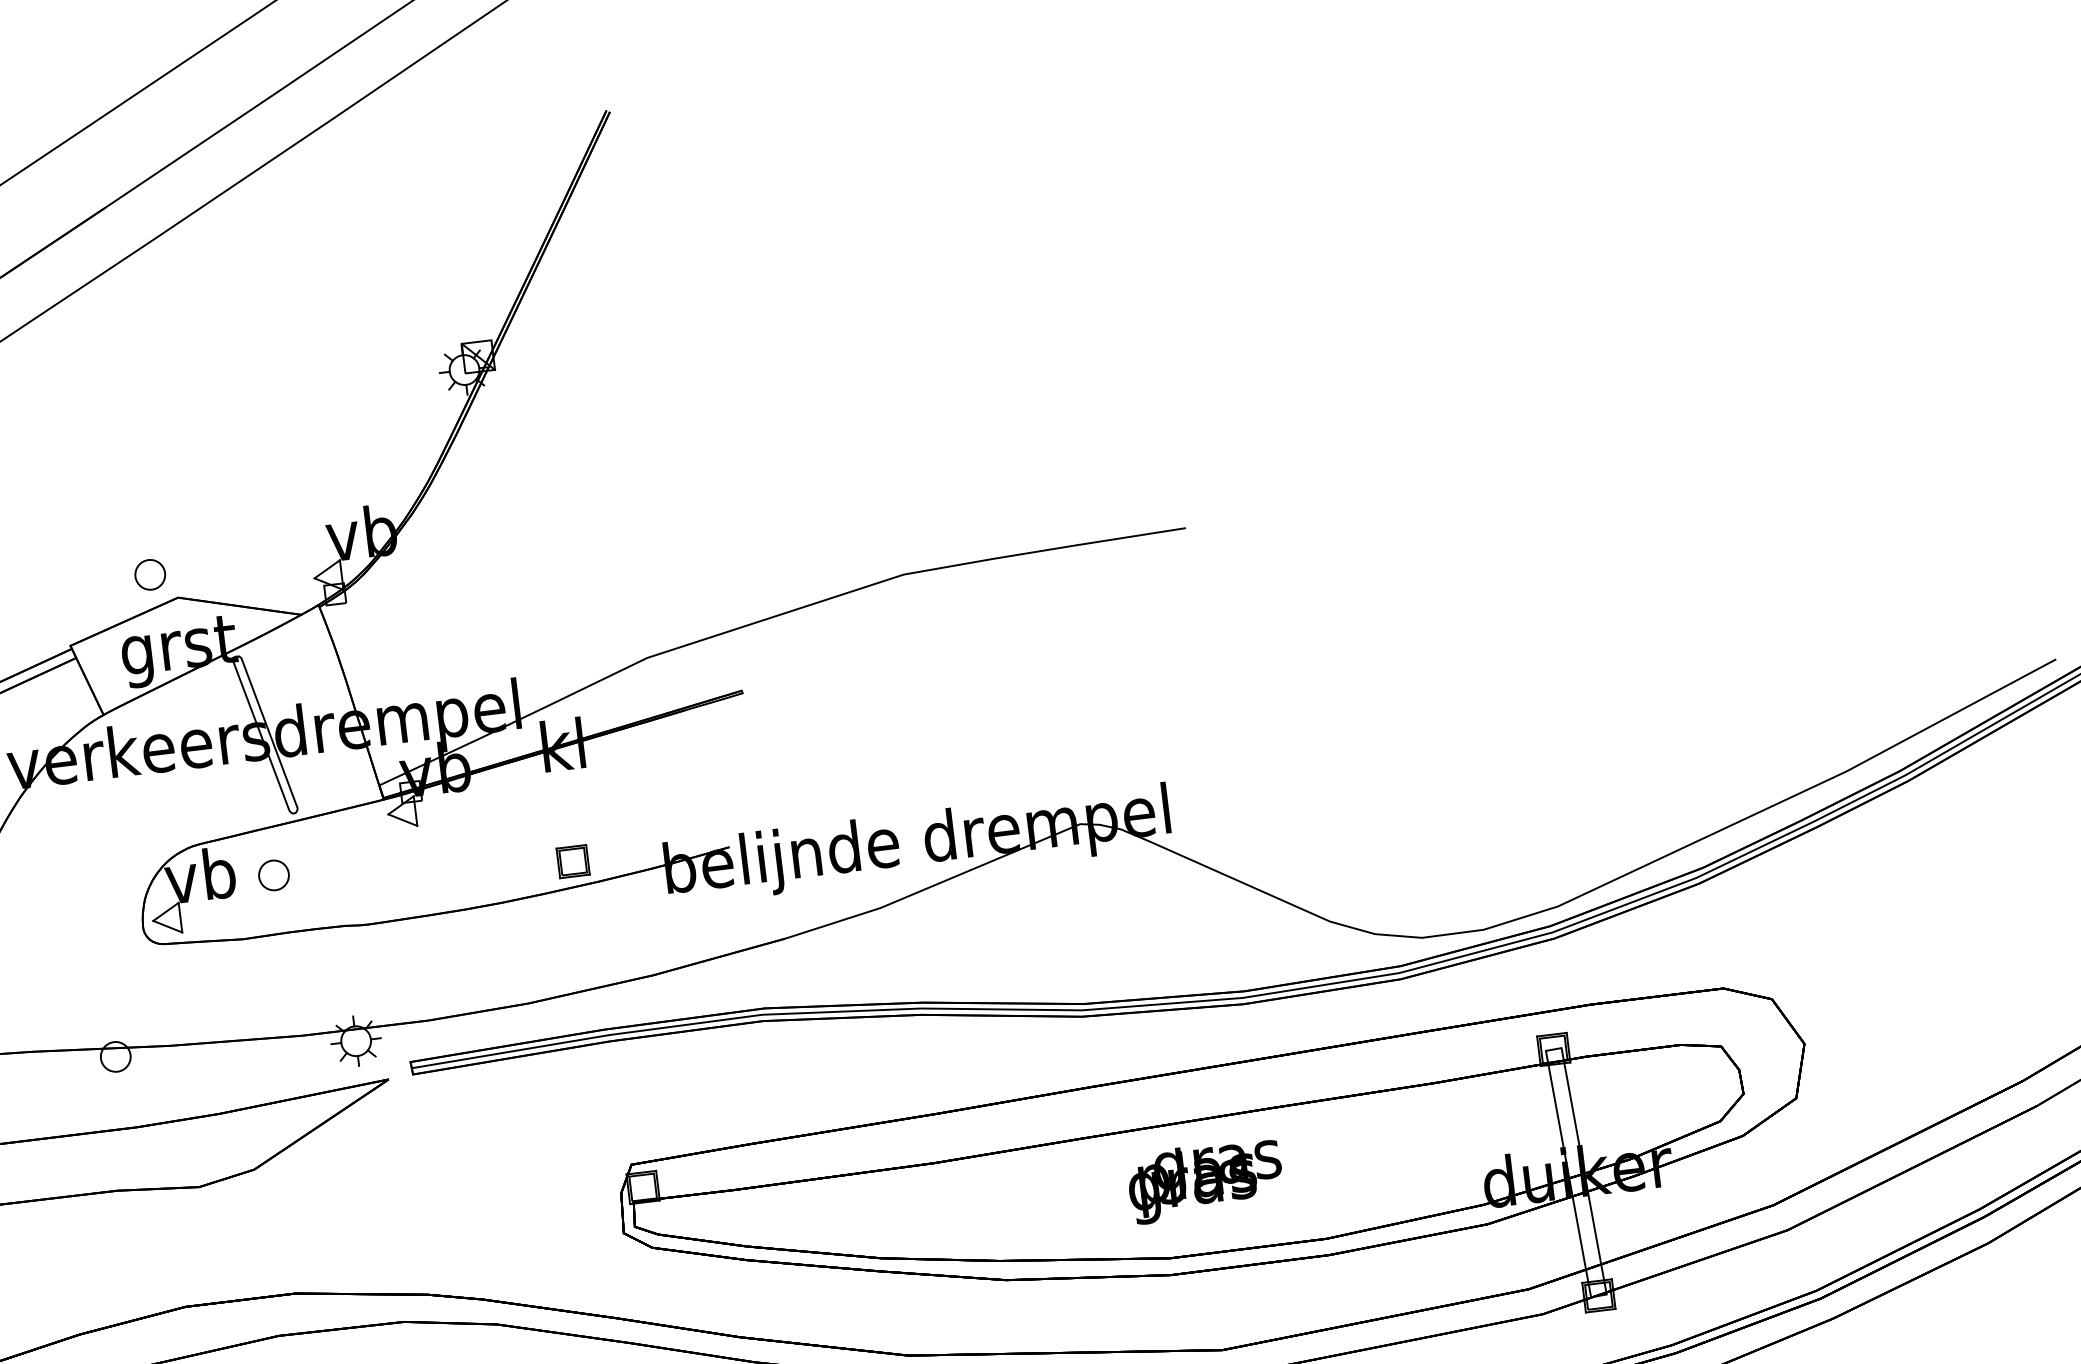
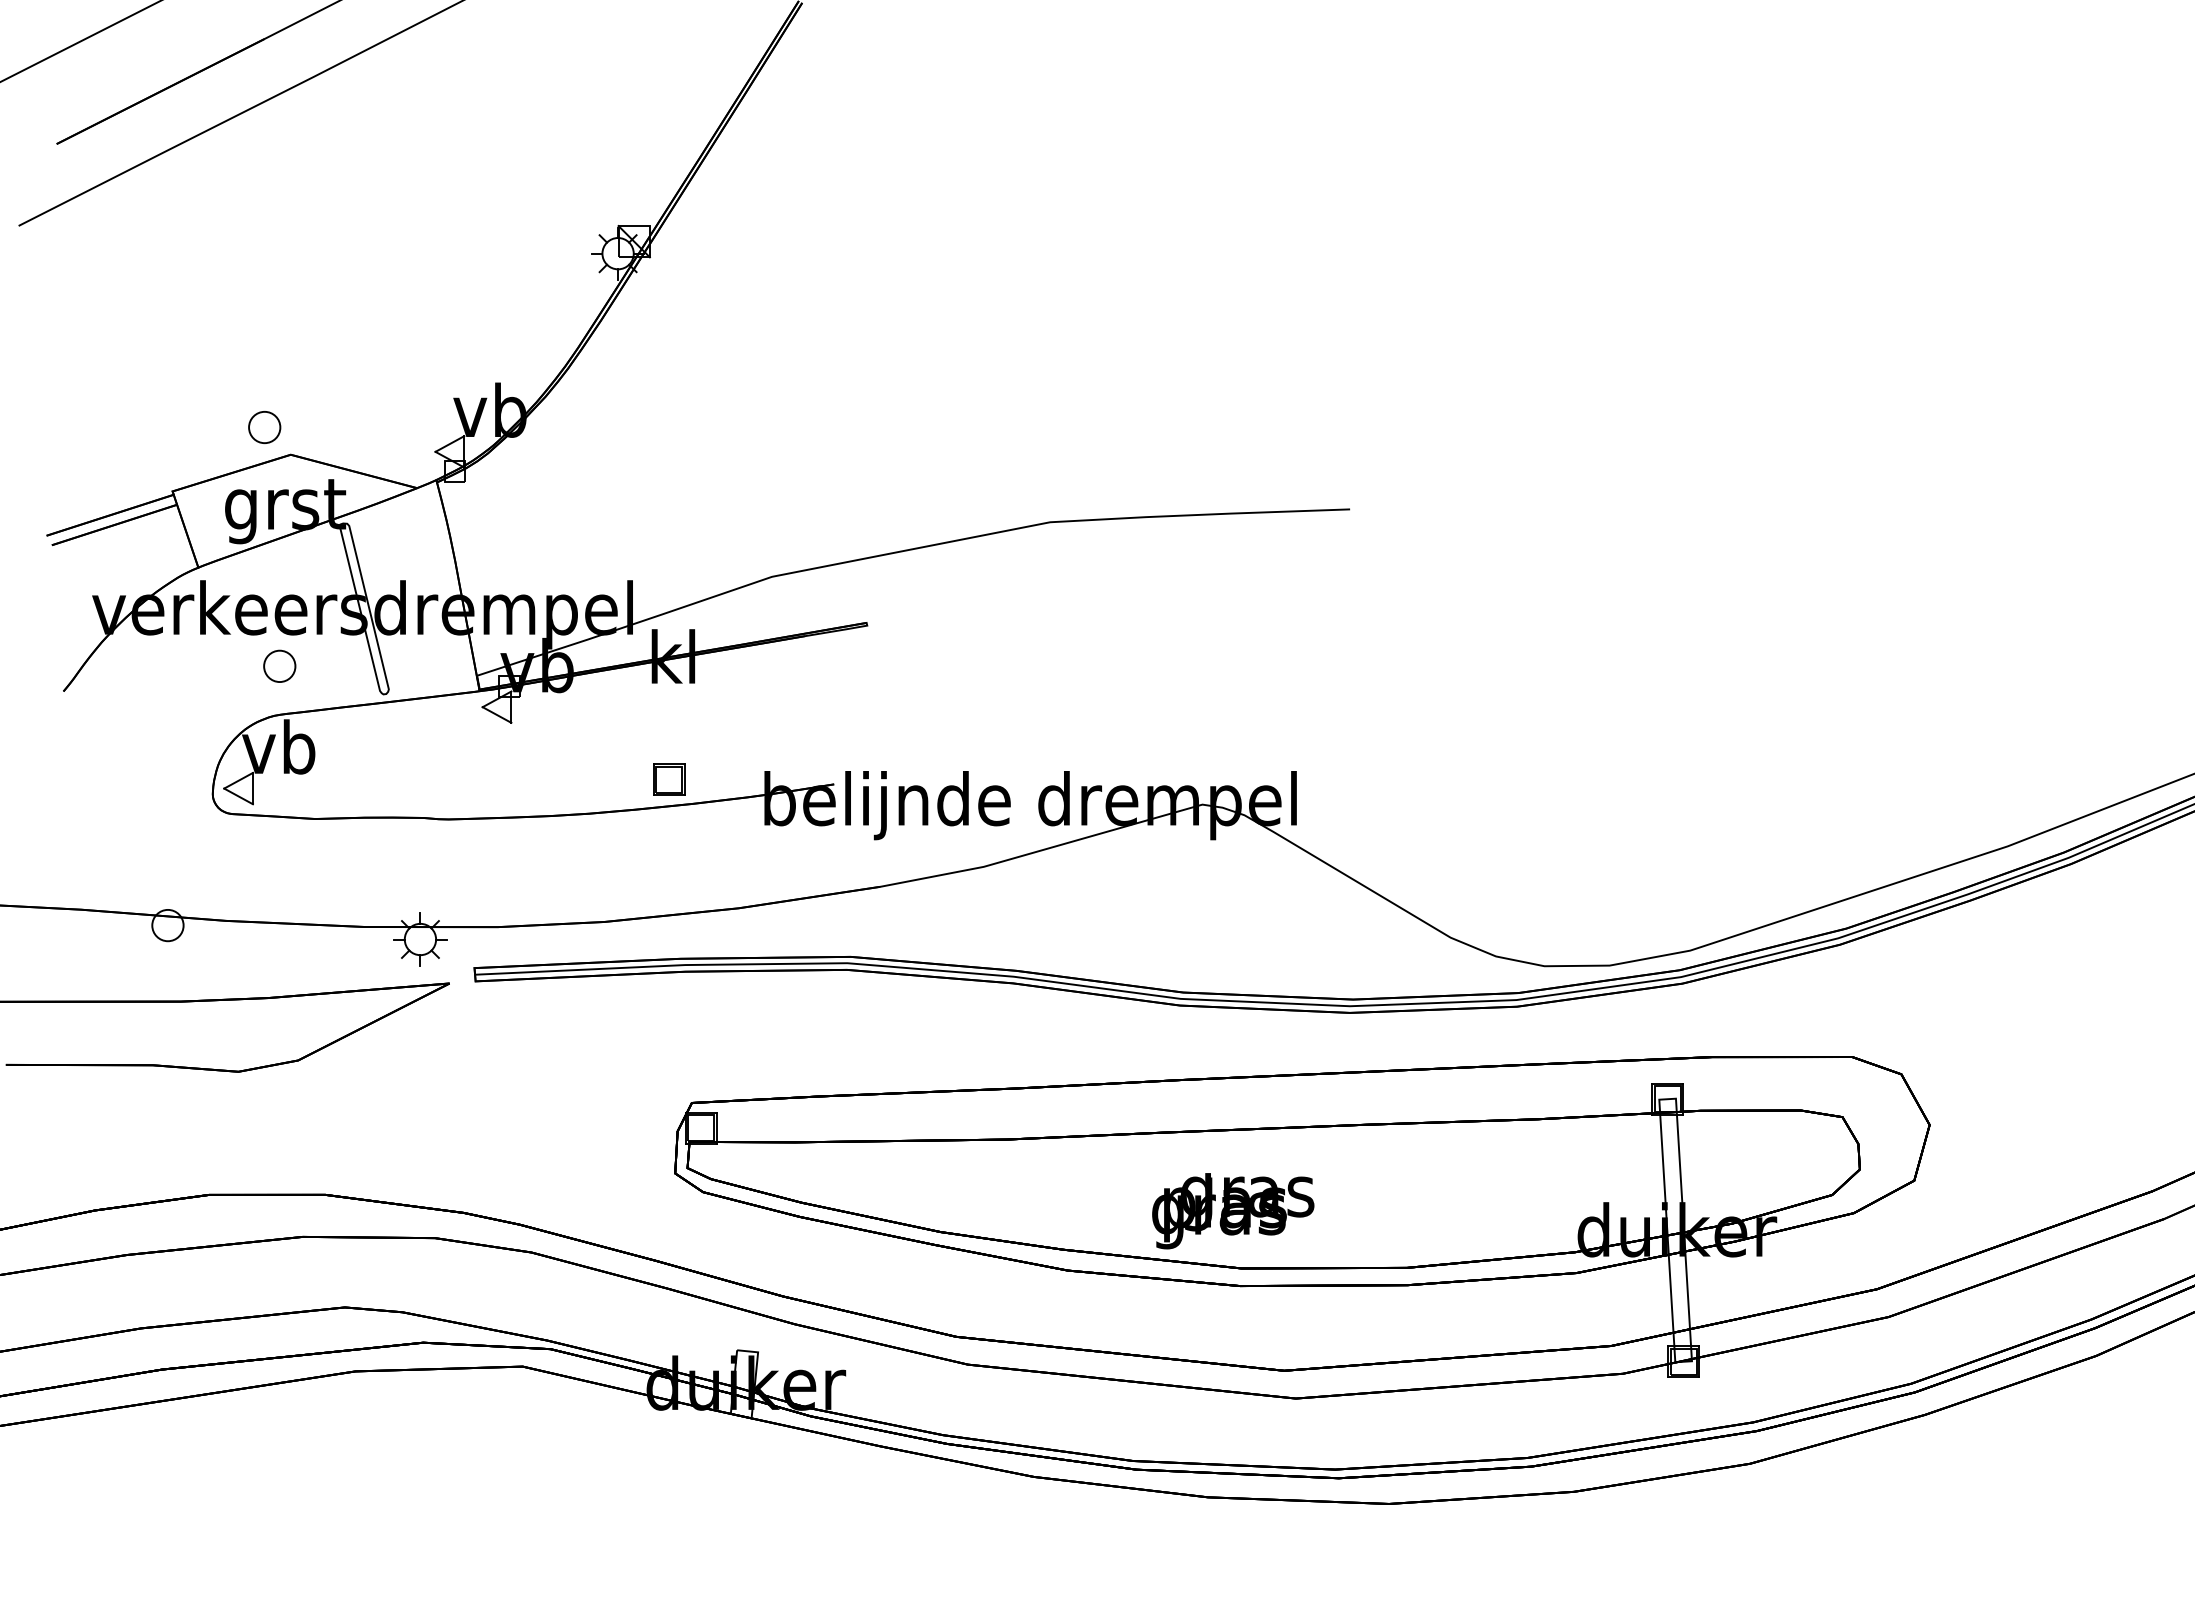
part: (273, 874) -> (279, 665), moved
text: (1205, 1181) -> (1233, 1211), moved

